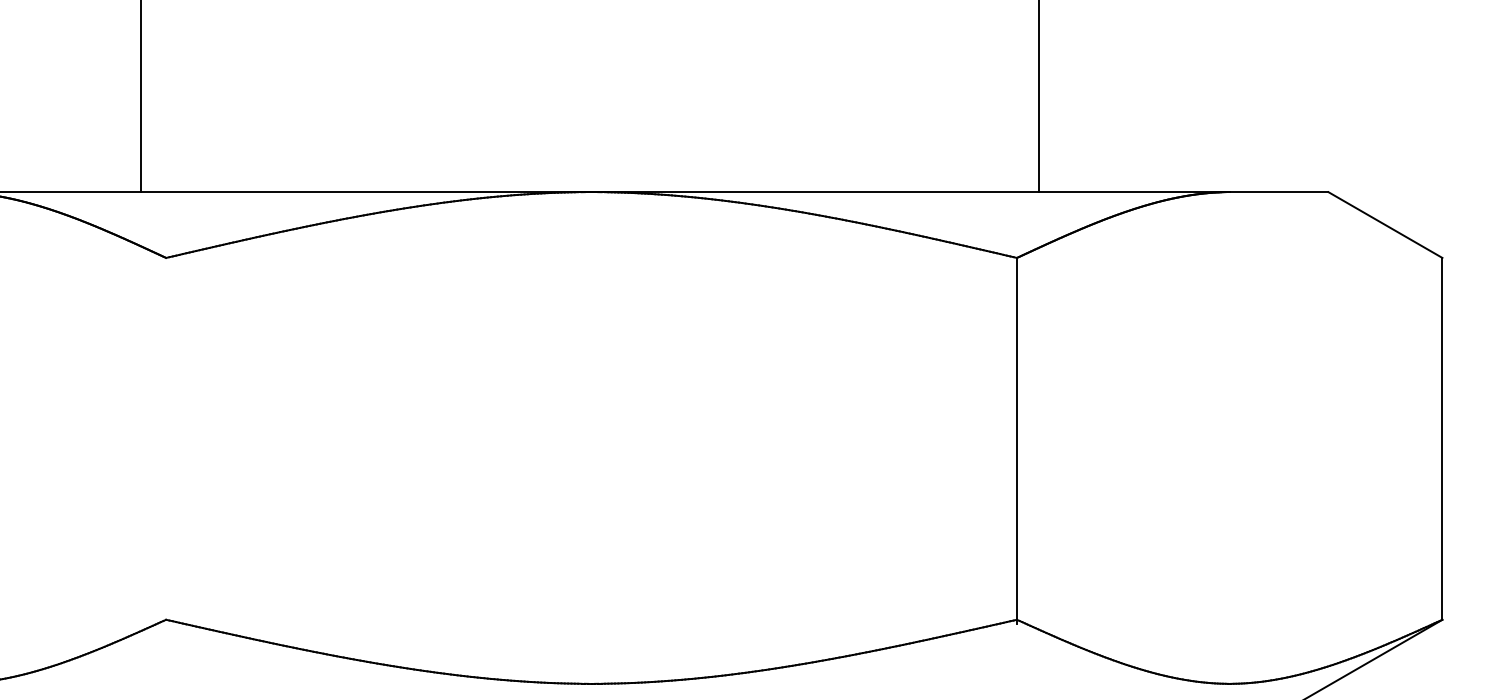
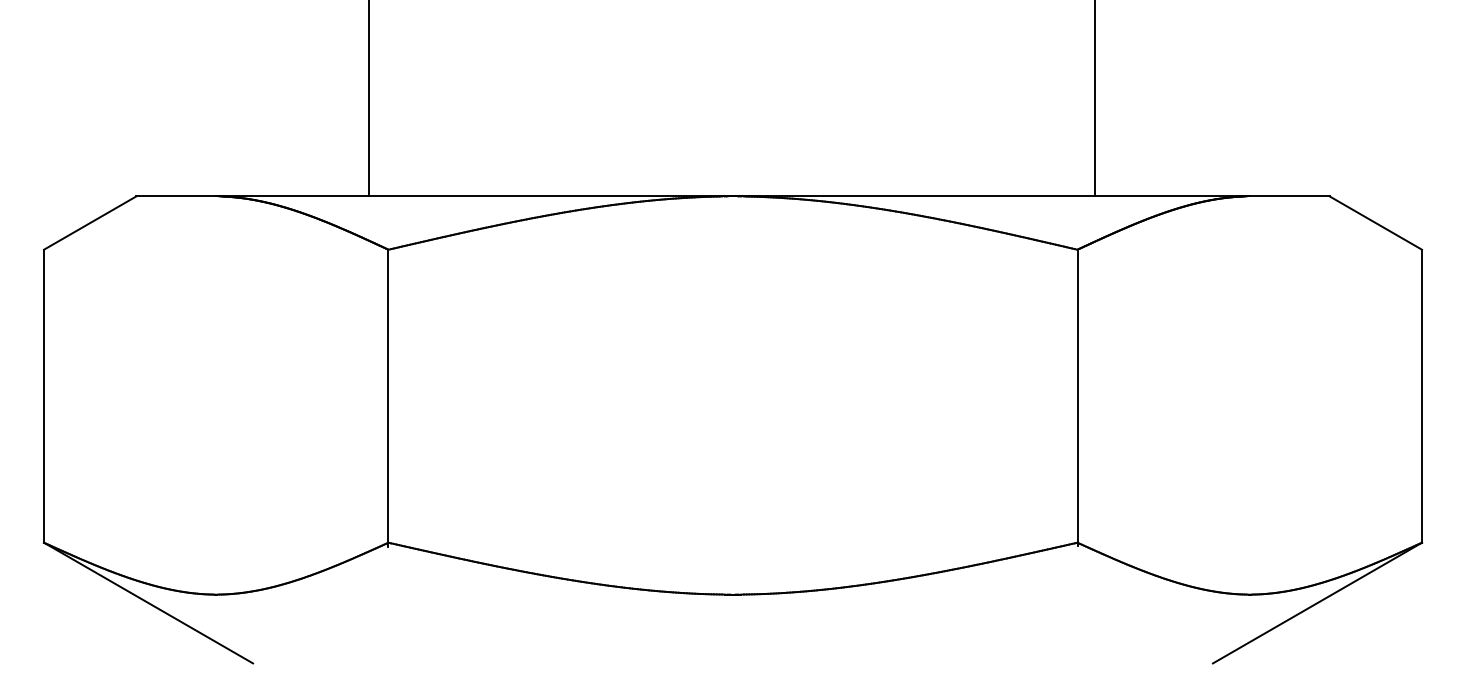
line: (166, 441) -> (388, 398), added

